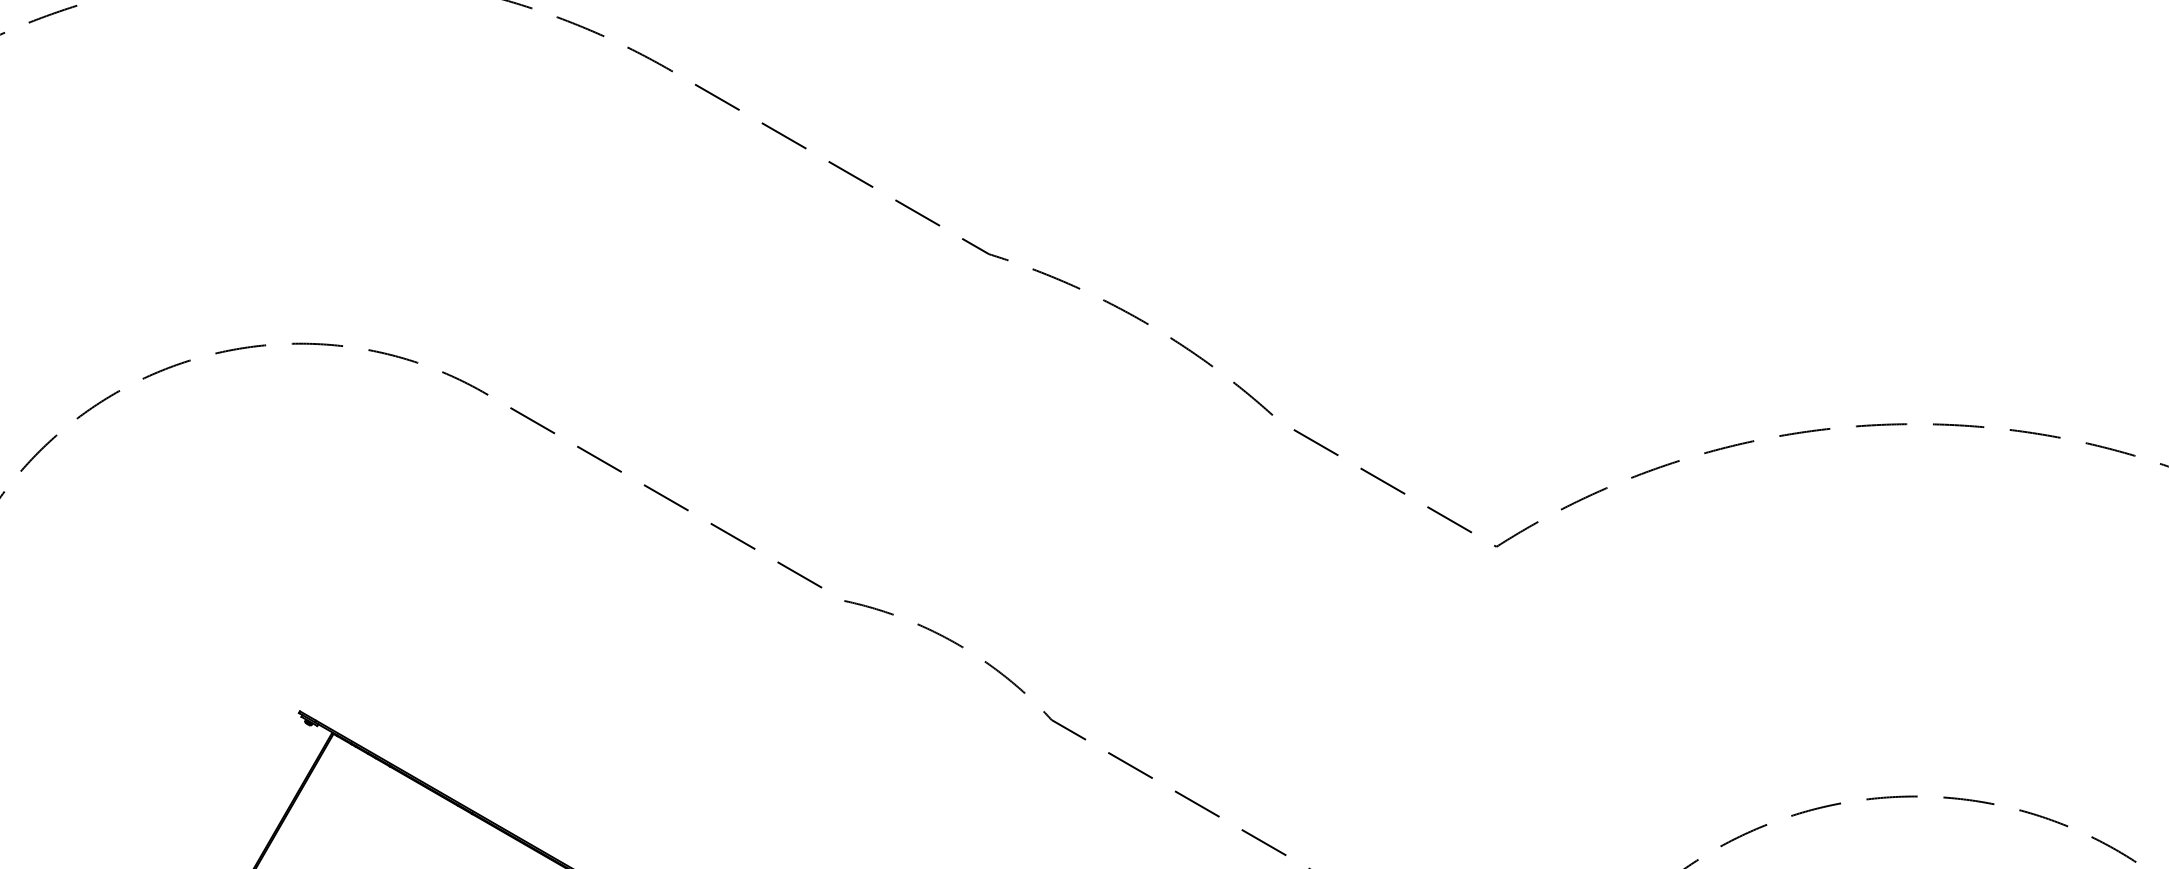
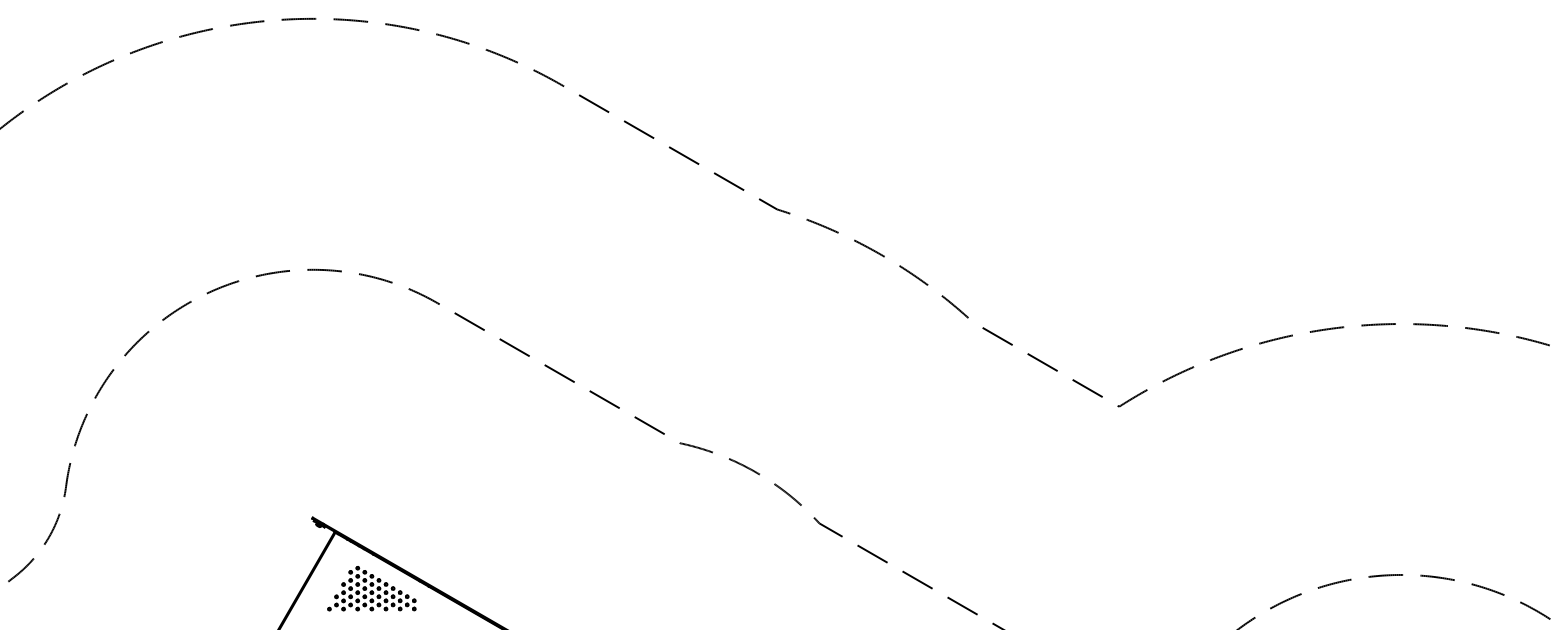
part: (387, 816) -> (371, 588), added

